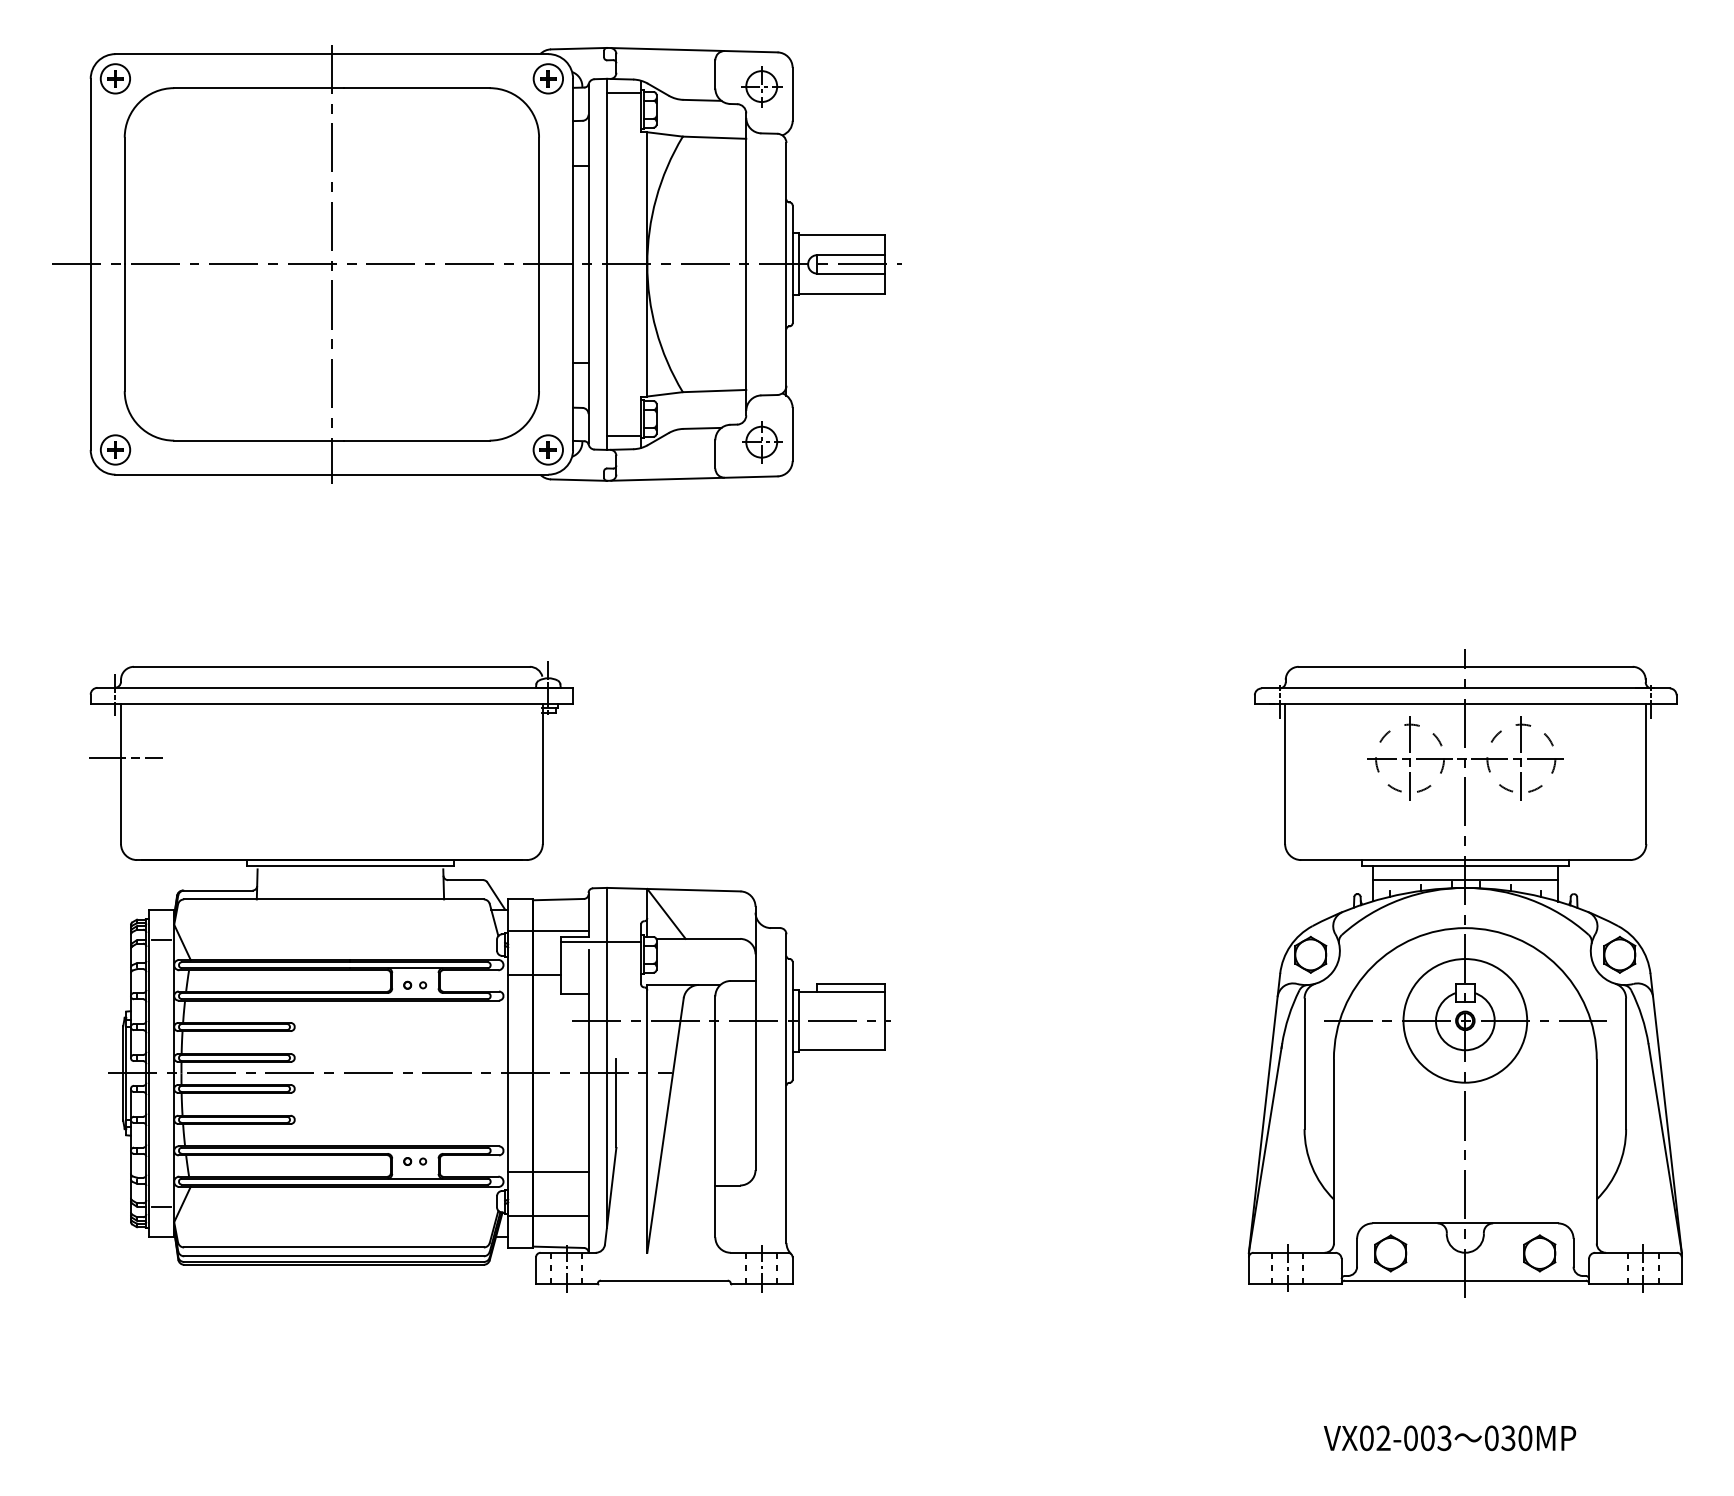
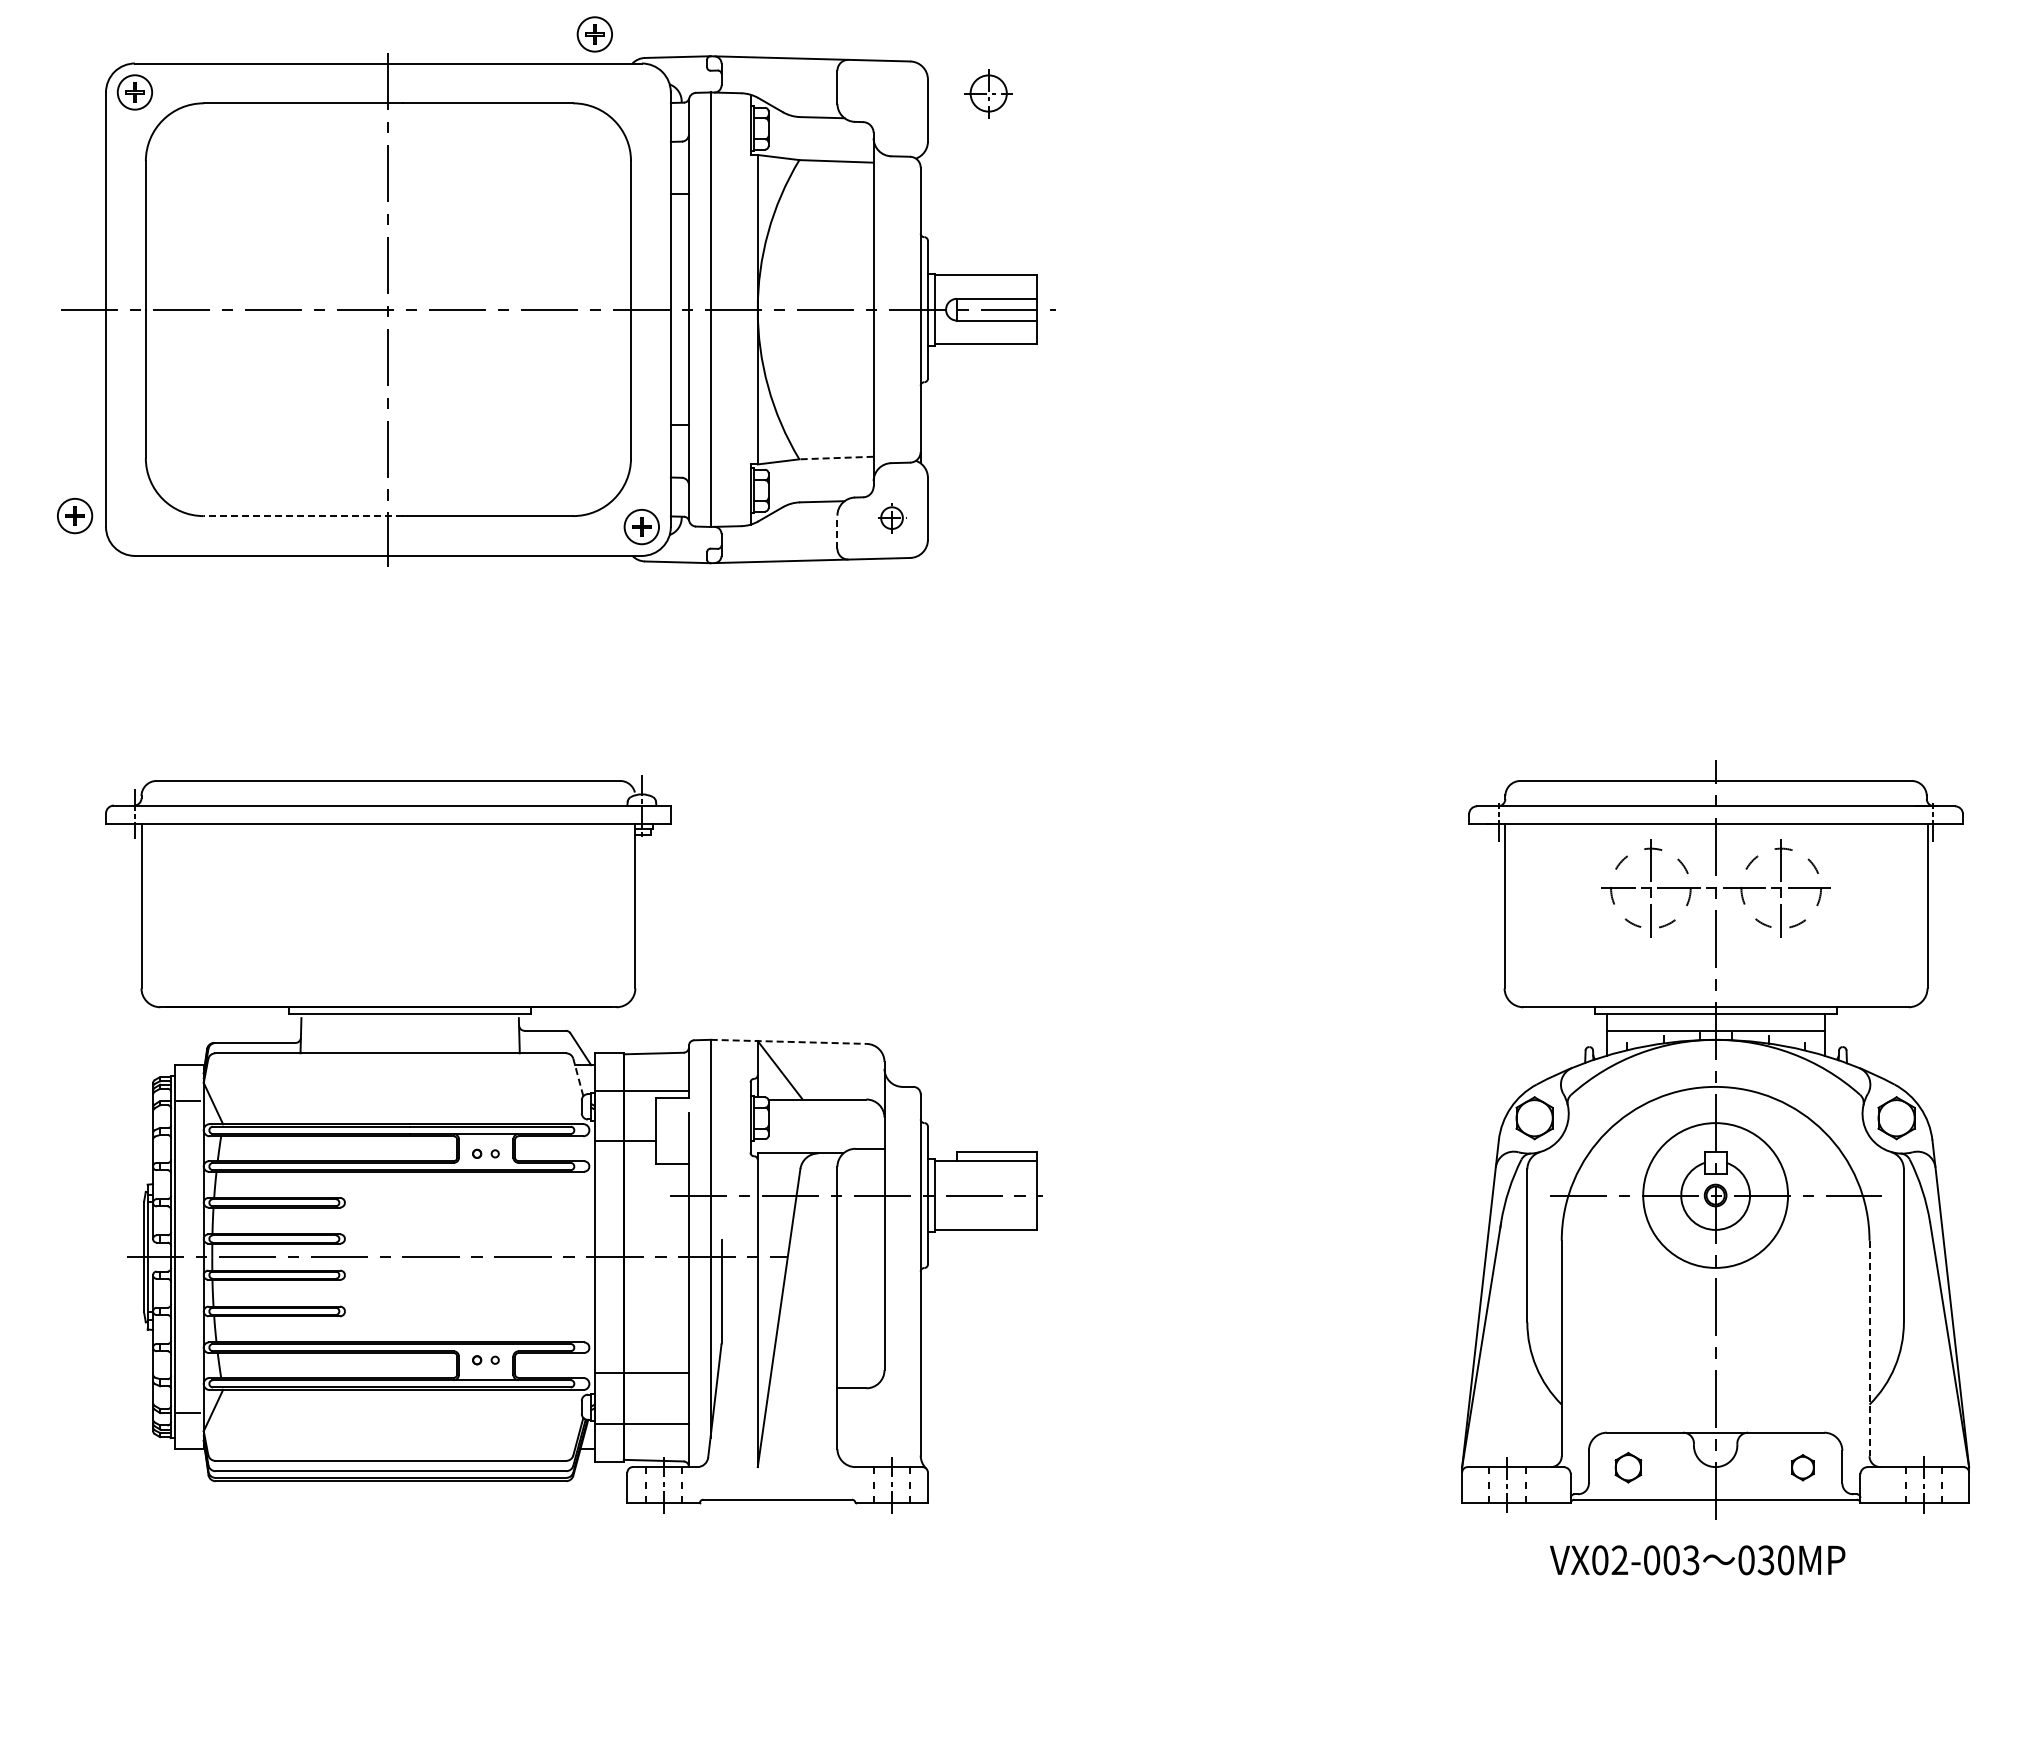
part: (548, 78) -> (594, 34), moved
part: (761, 86) -> (988, 93), moved
line: (624, 92) -> (730, 108), removed
line: (714, 391) -> (836, 458), solid -> dashed
line: (624, 435) -> (730, 510), removed
line: (259, 440) -> (303, 516), solid -> dashed
part: (762, 442) -> (892, 518), size x0.6
part: (115, 450) -> (75, 516), moved
line: (715, 454) -> (837, 532), solid -> dashed
line: (126, 757) -> (147, 887), removed
line: (674, 889) -> (789, 1041), solid -> dashed
line: (494, 919) -> (578, 1076), solid -> dashed
line: (600, 941) -> (703, 1102), removed
line: (1596, 1151) -> (1869, 1348), solid -> dashed
part: (1390, 1253) -> (1628, 1467), size x0.7
part: (1539, 1253) -> (1802, 1467), size x0.6
text: (1449, 1438) -> (1697, 1560), moved

